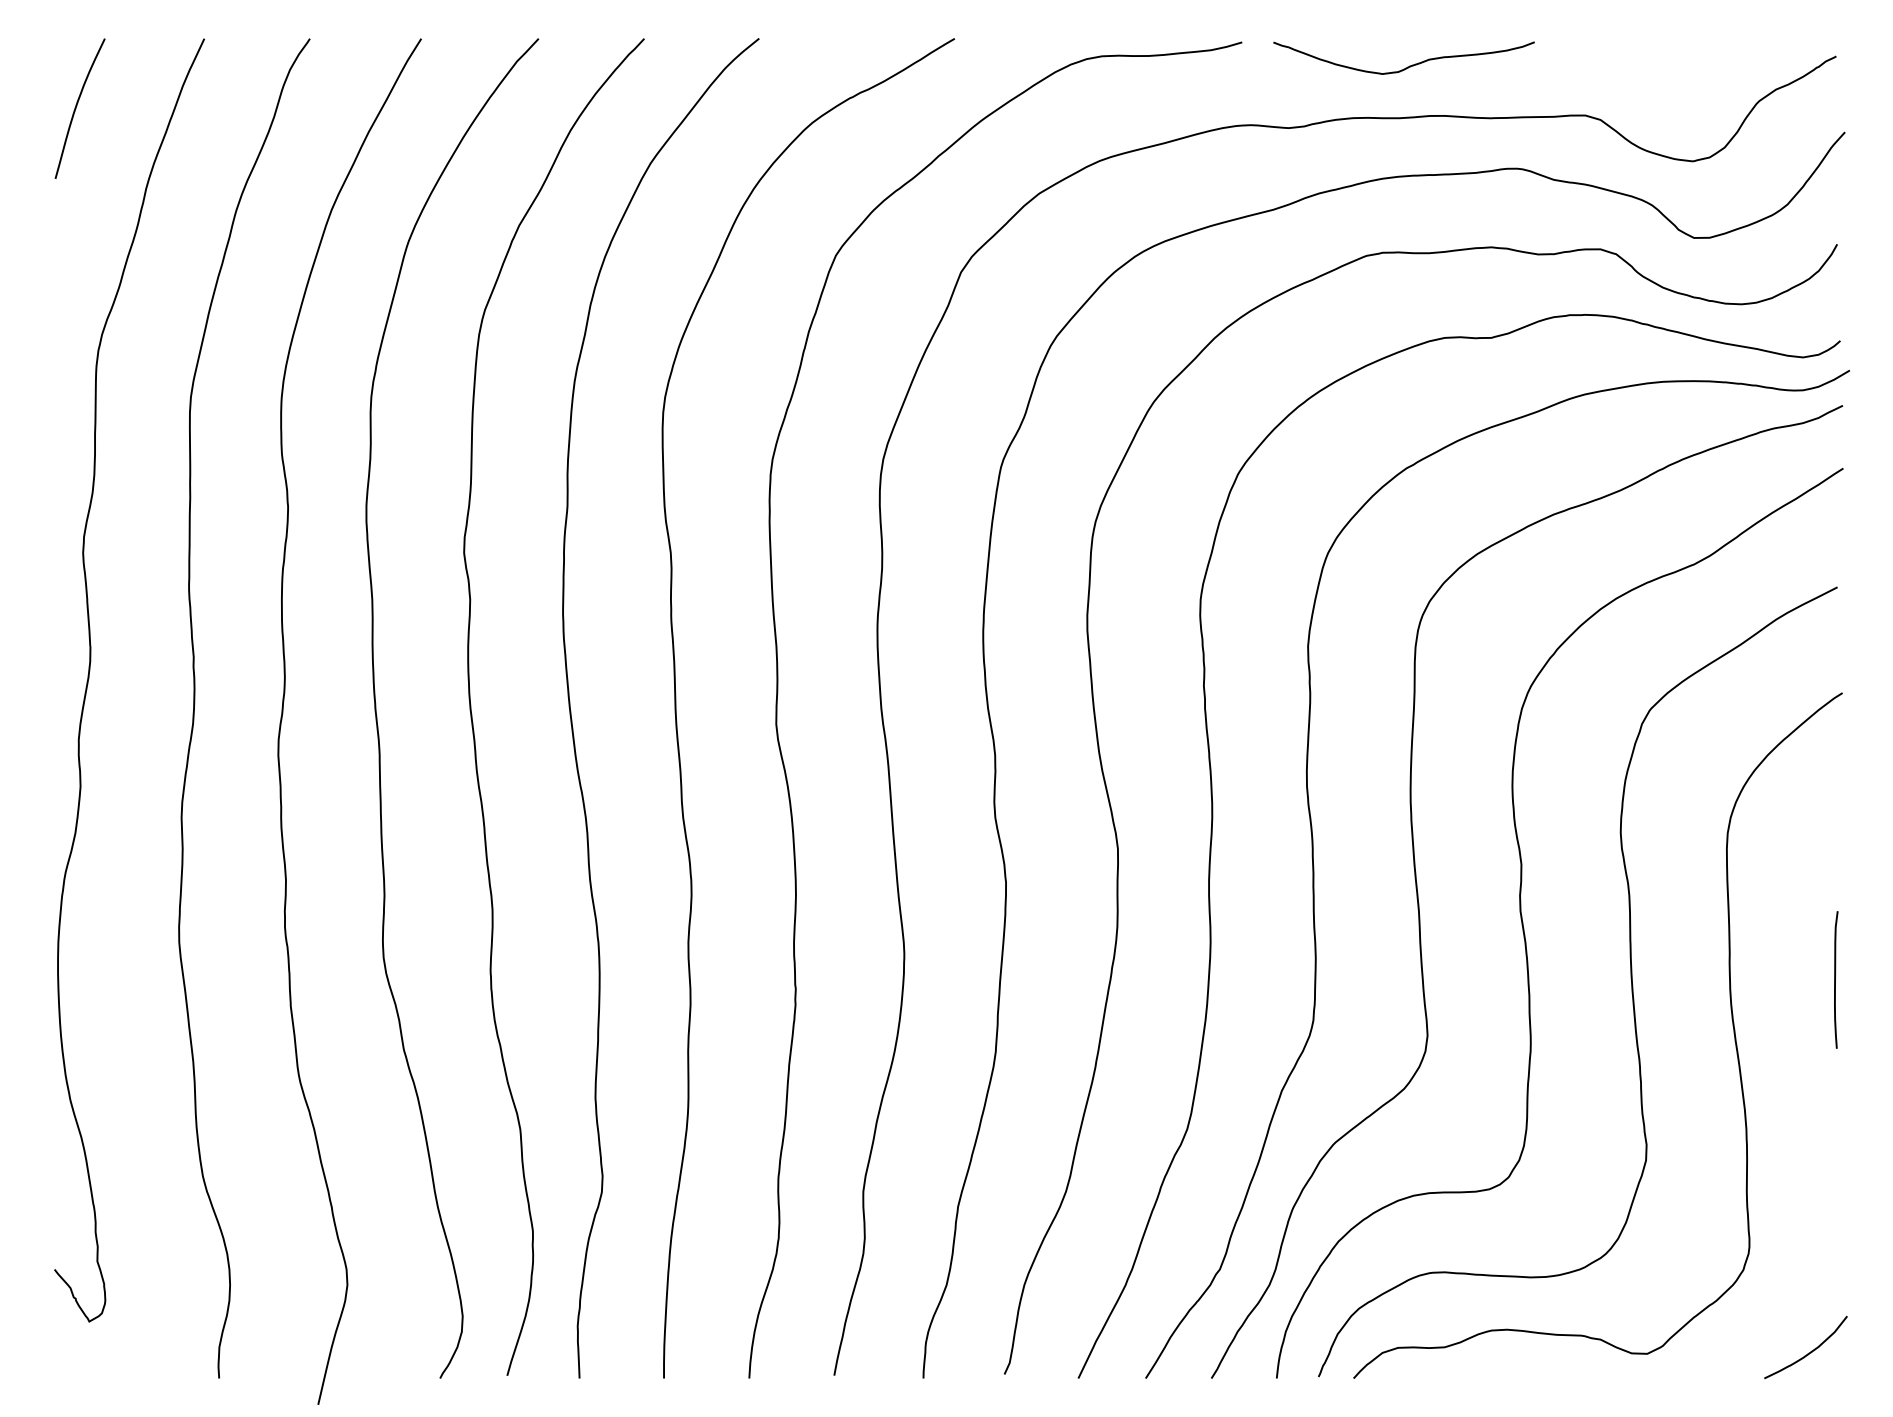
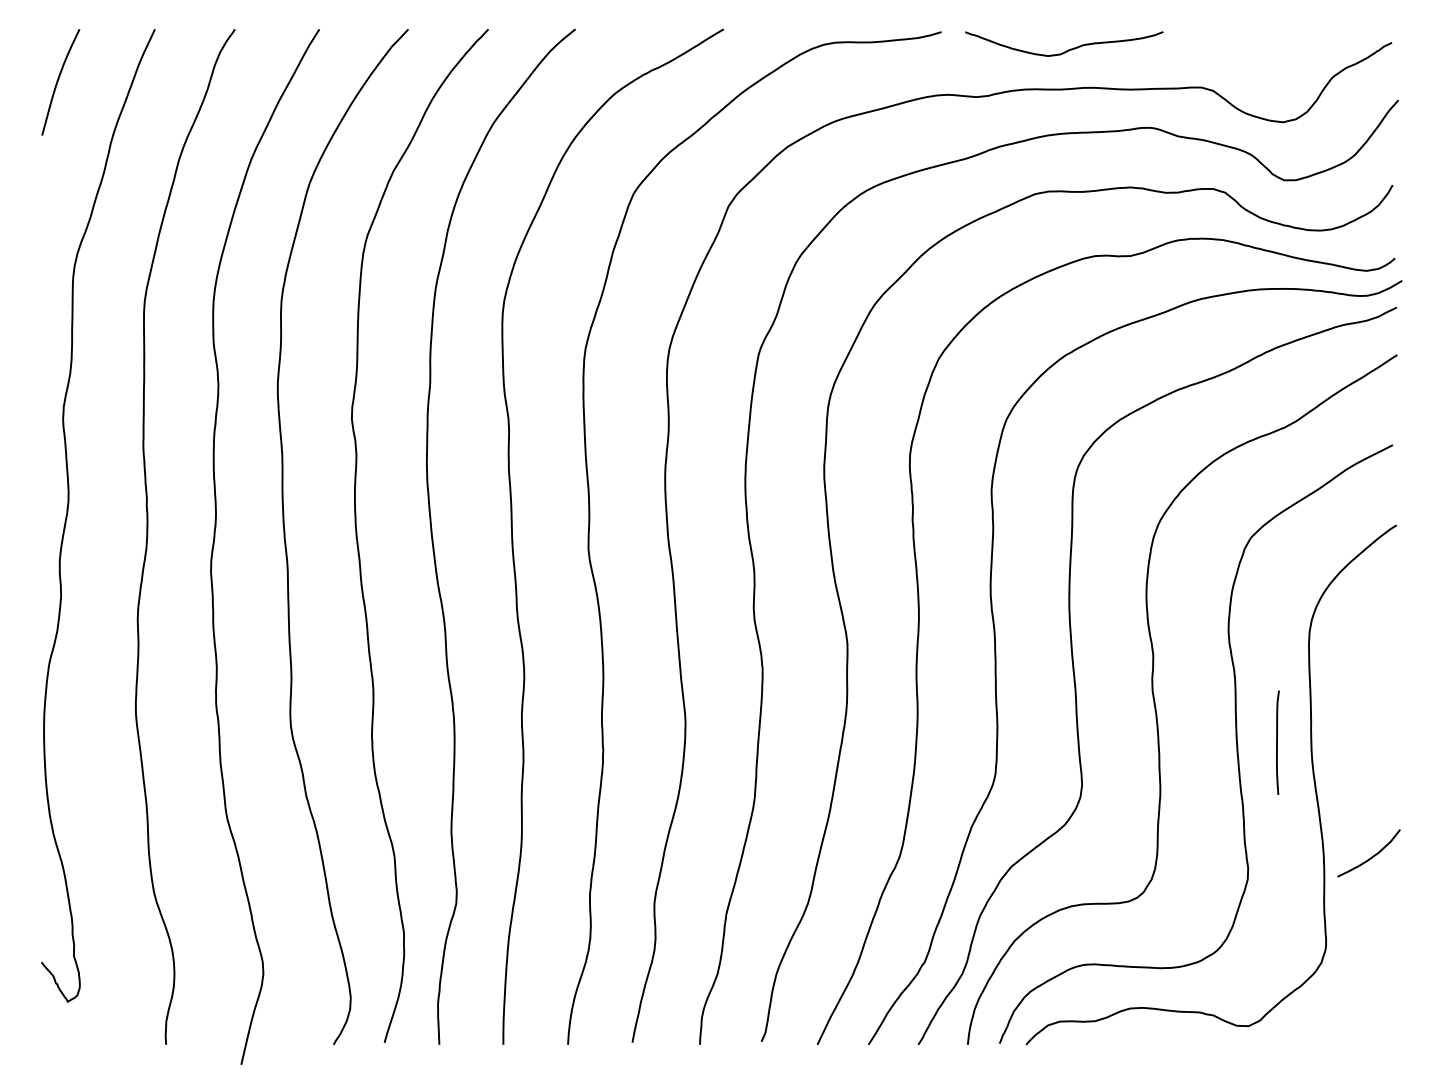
curve: (1835, 979) -> (1277, 742), moved
curve: (1809, 1351) -> (1371, 856), moved

